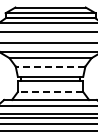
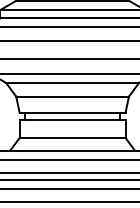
line: (50, 66) -> (72, 96), dashed -> solid
line: (50, 92) -> (72, 138), dashed -> solid

